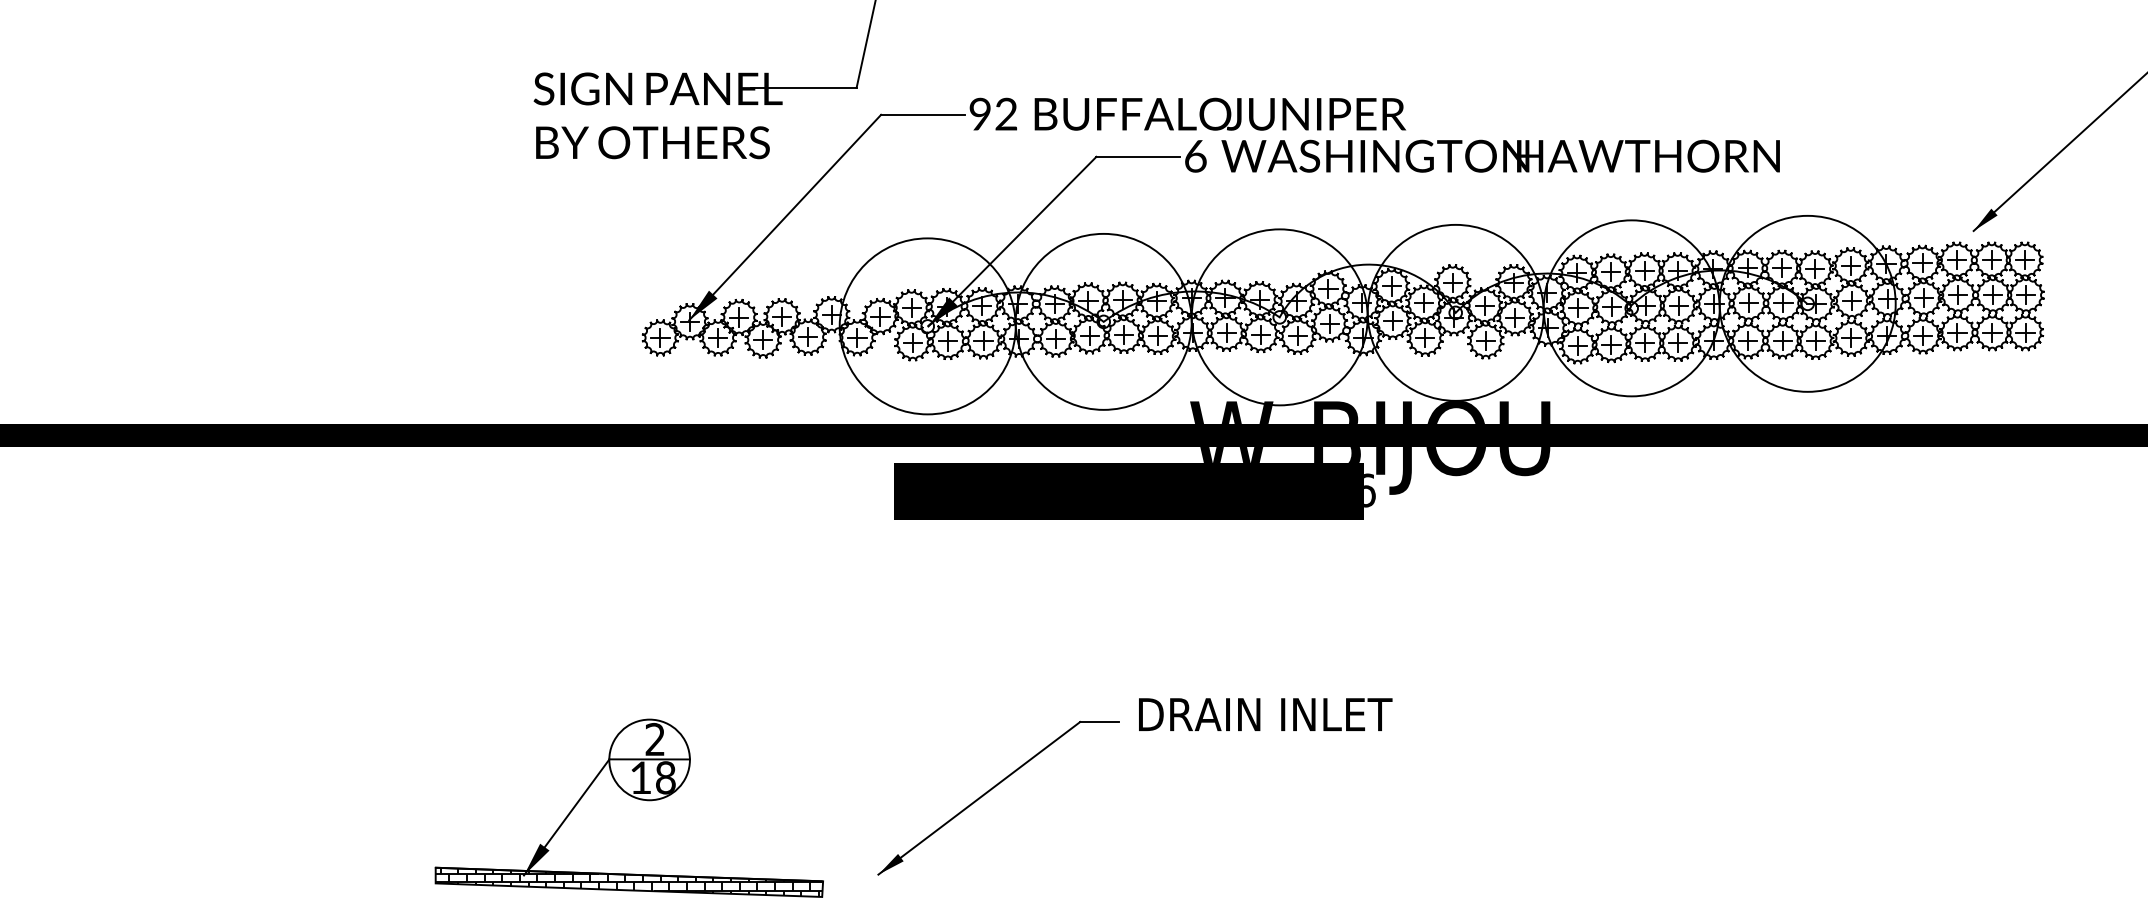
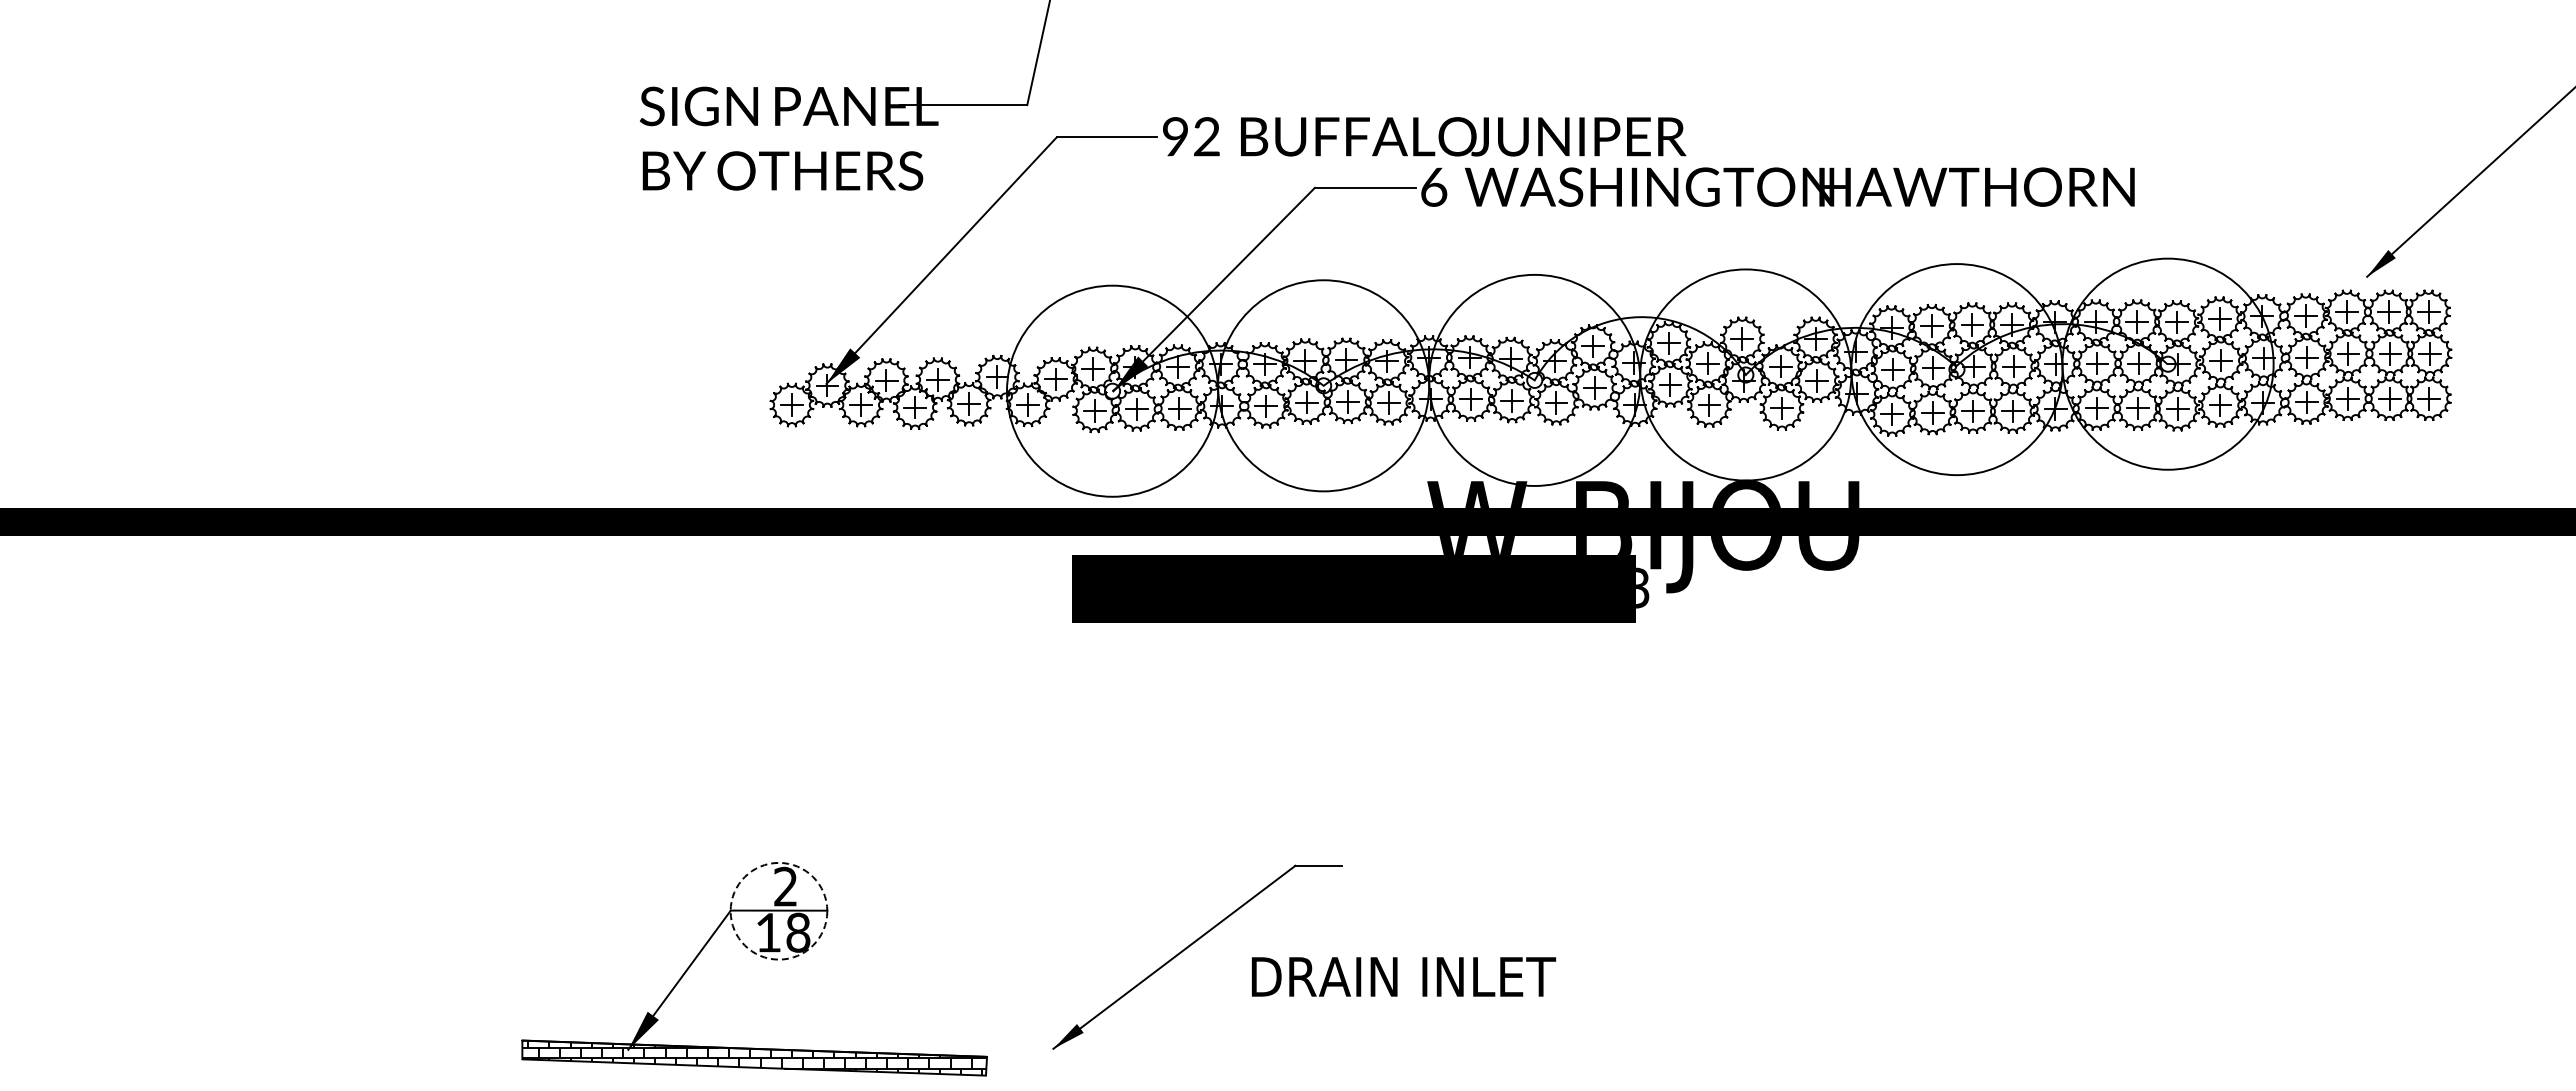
text: (1370, 490) -> (1643, 587), DS1-LS016 -> DS1-LS023
text: (1266, 714) -> (1404, 976), moved
circle: (649, 759) -> (778, 910), solid -> dashed

